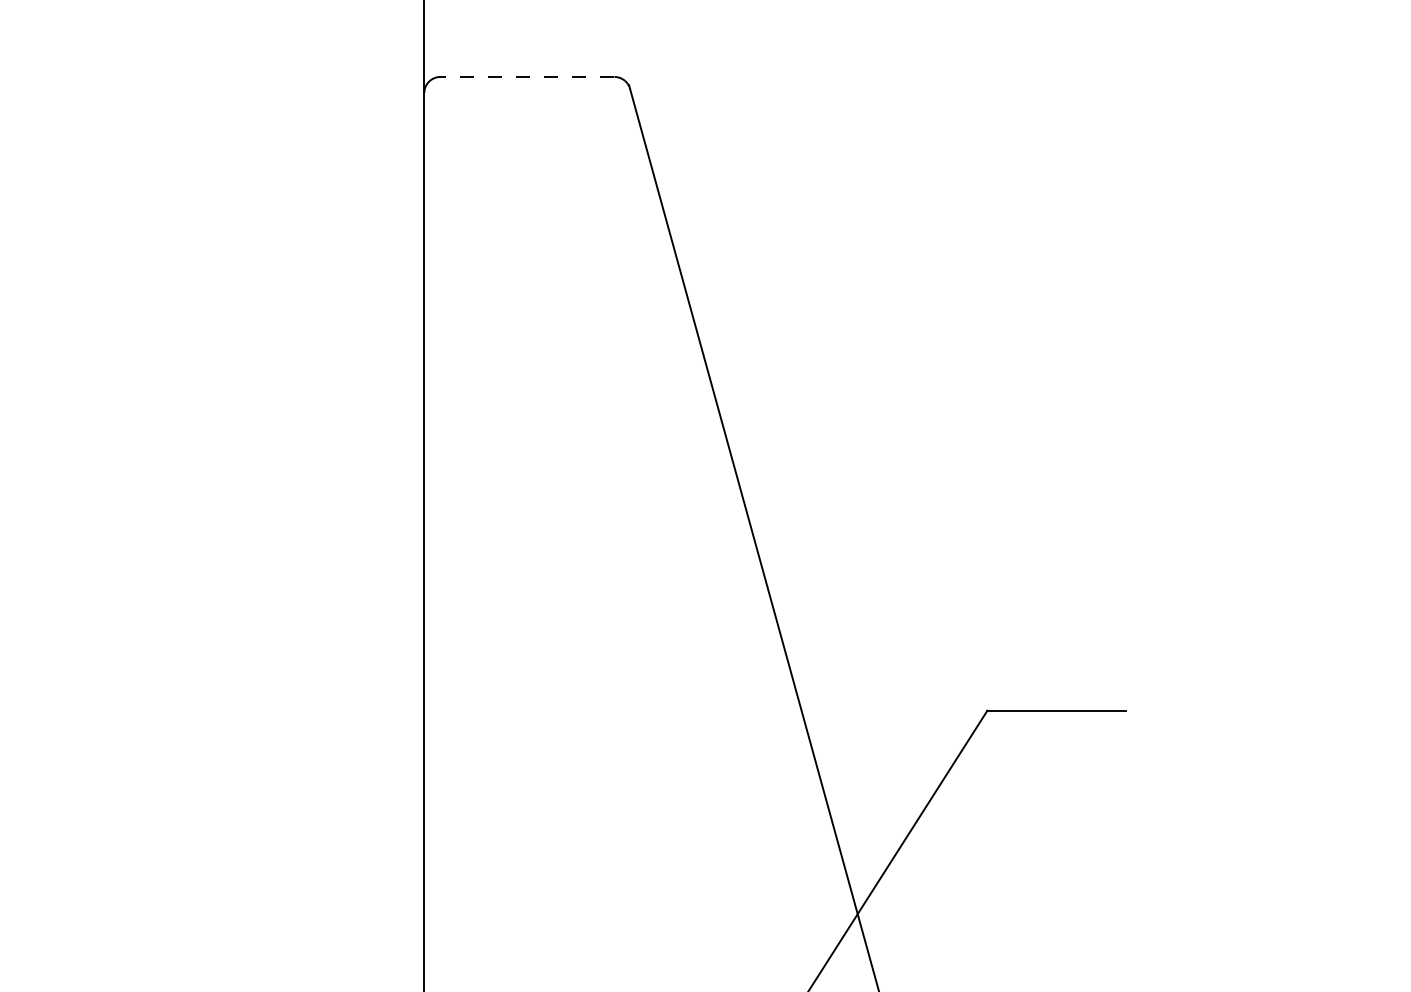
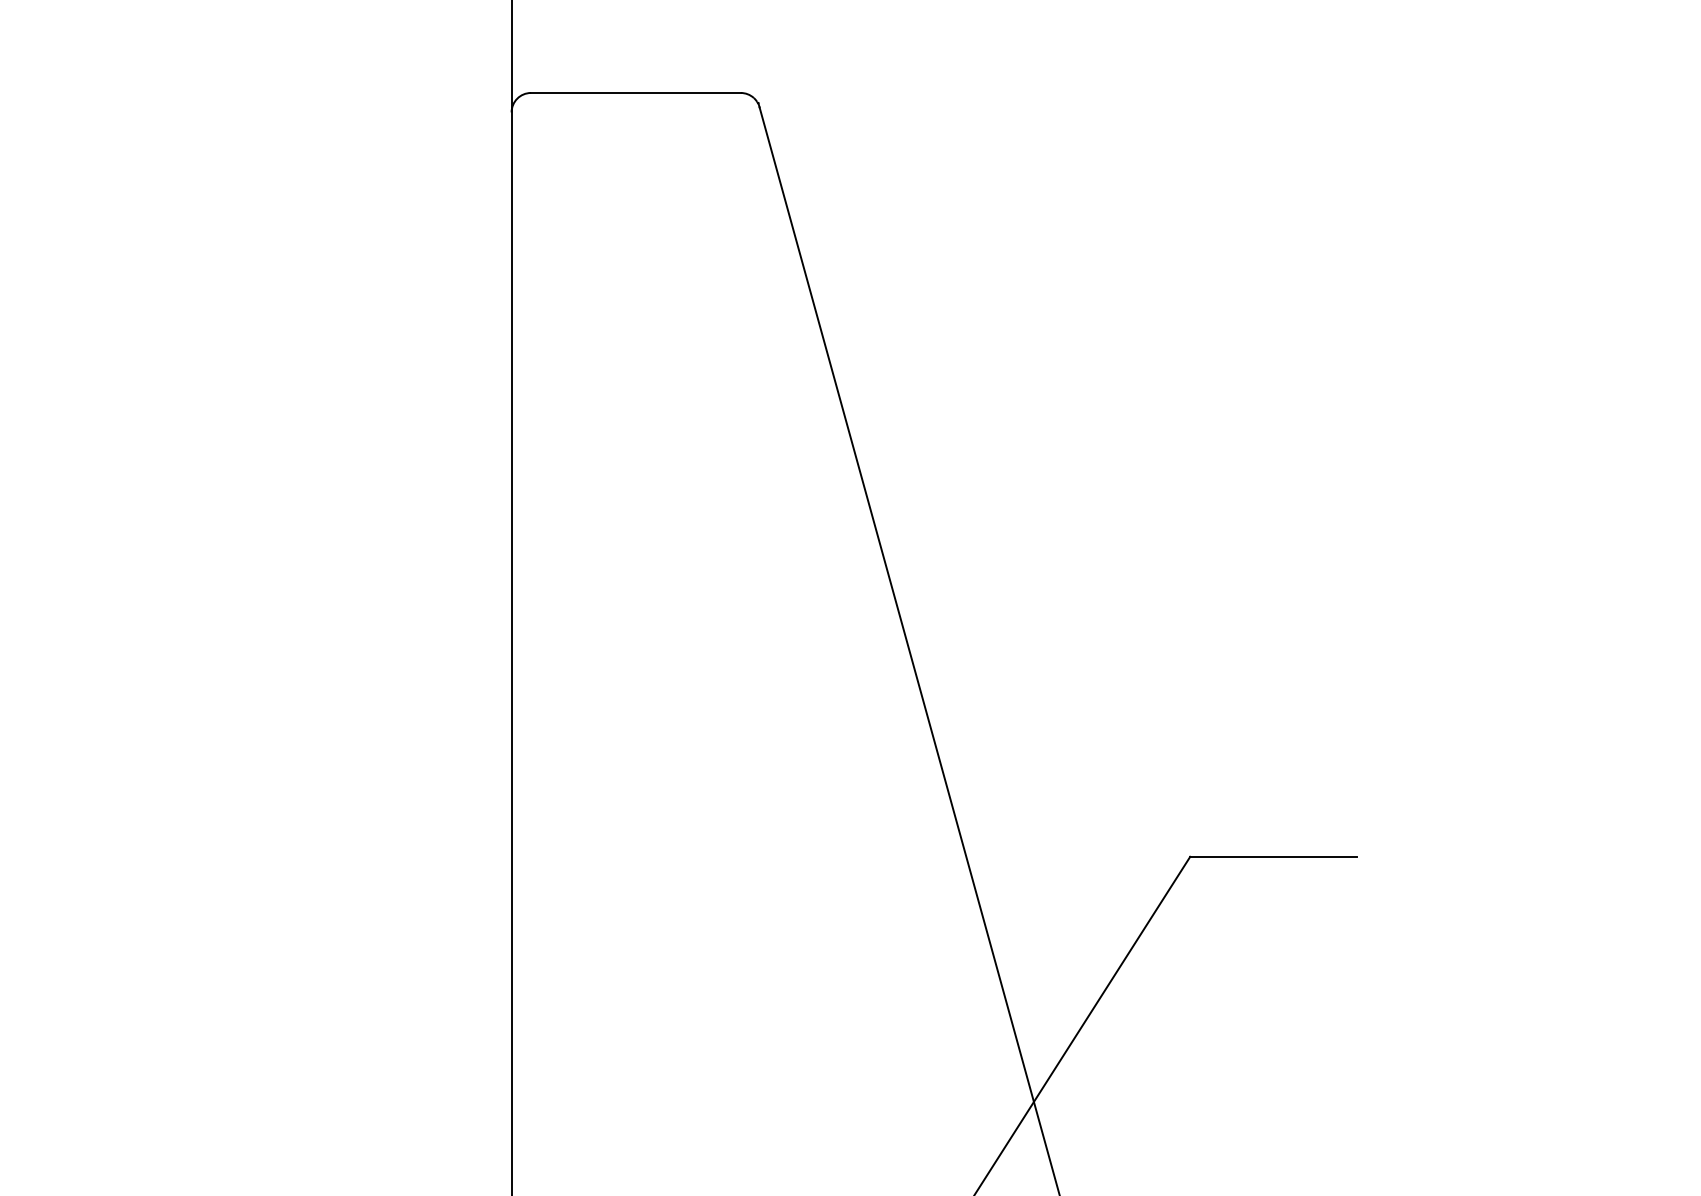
line: (527, 76) -> (635, 92), dashed -> solid

